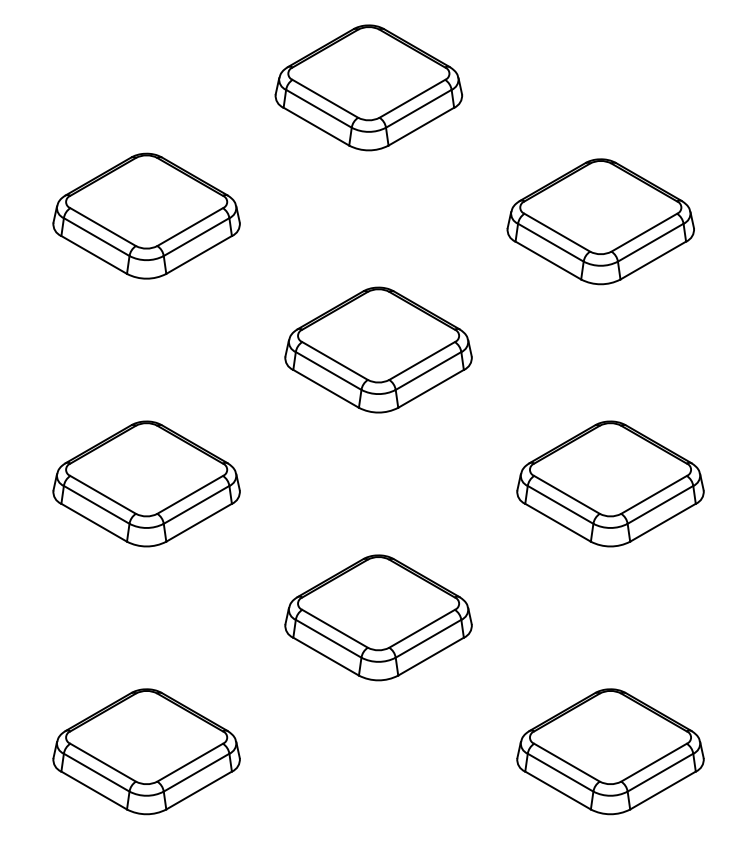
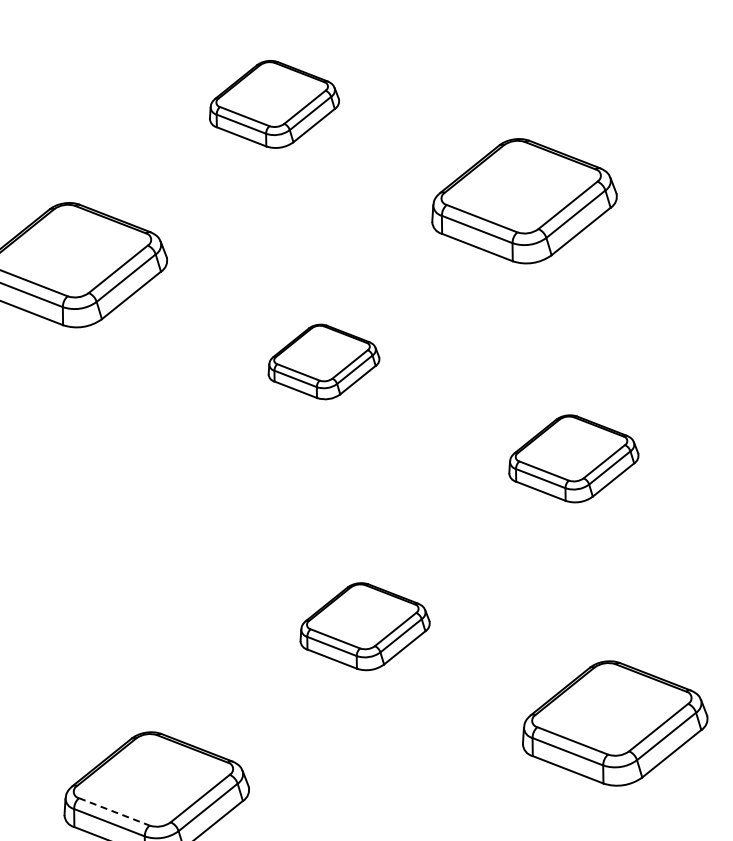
part: (368, 87) -> (273, 104), size x0.7
part: (378, 349) -> (323, 361), size x0.6
part: (146, 483) -> (114, 529), removed
part: (610, 483) -> (572, 458), size x0.7
part: (378, 617) -> (364, 626), size x0.7
line: (103, 762) -> (114, 811), solid -> dashed

